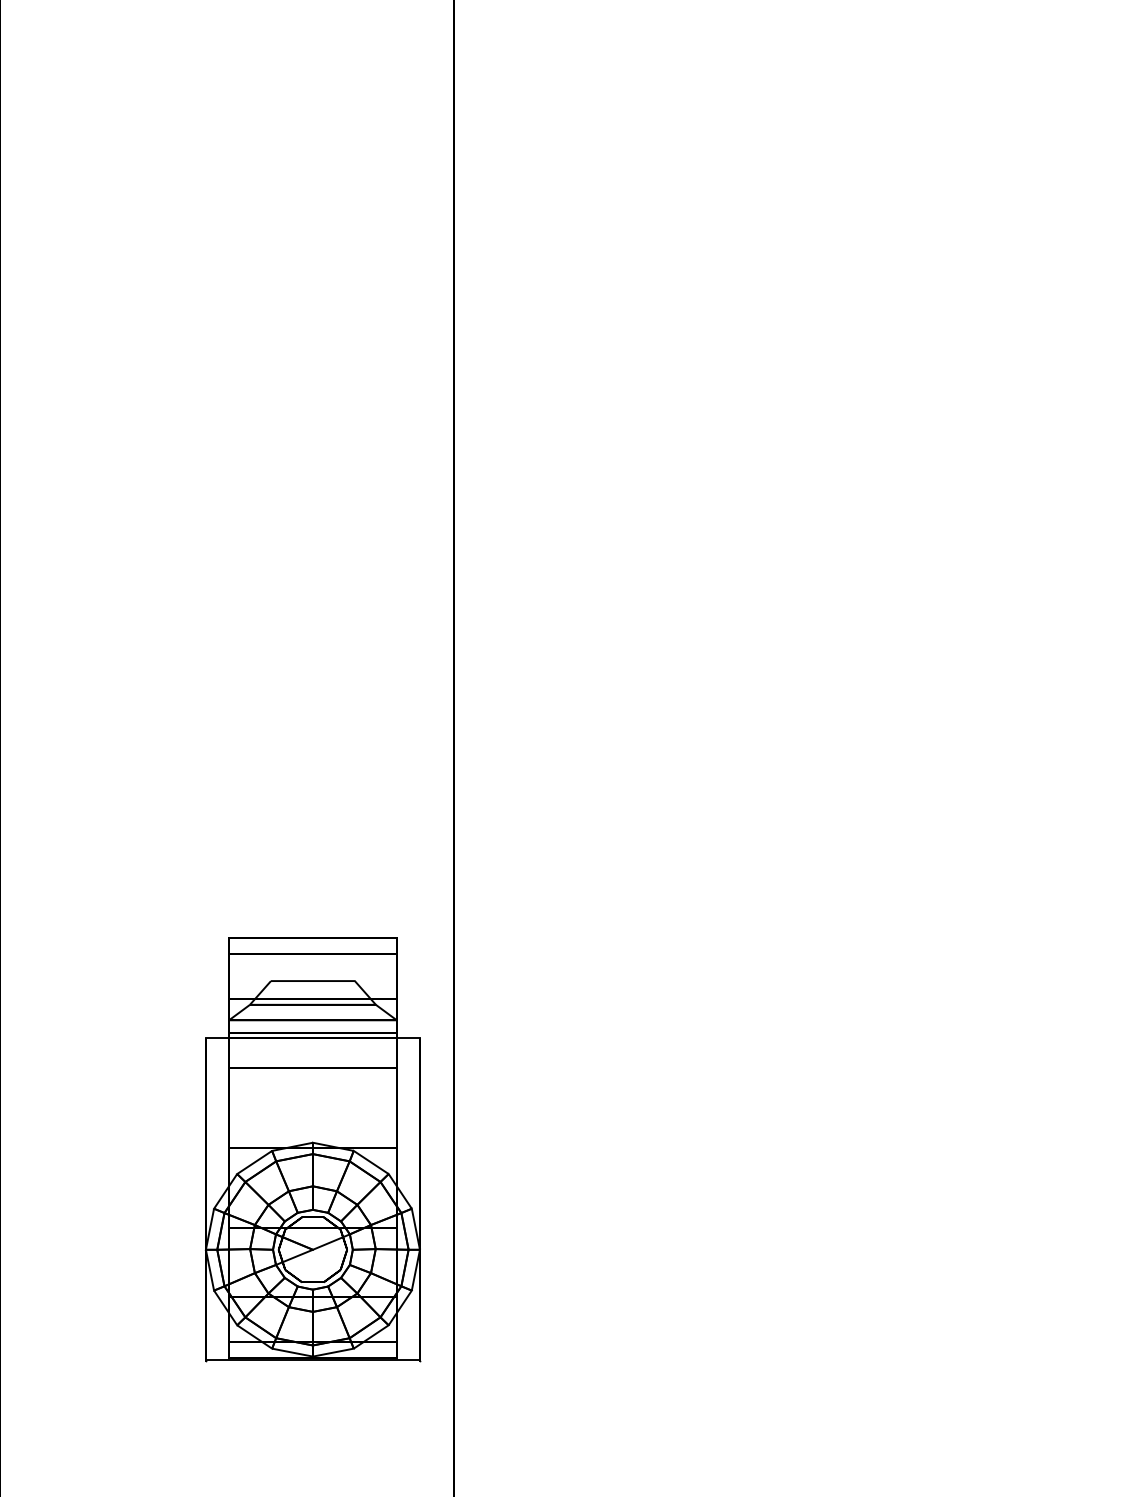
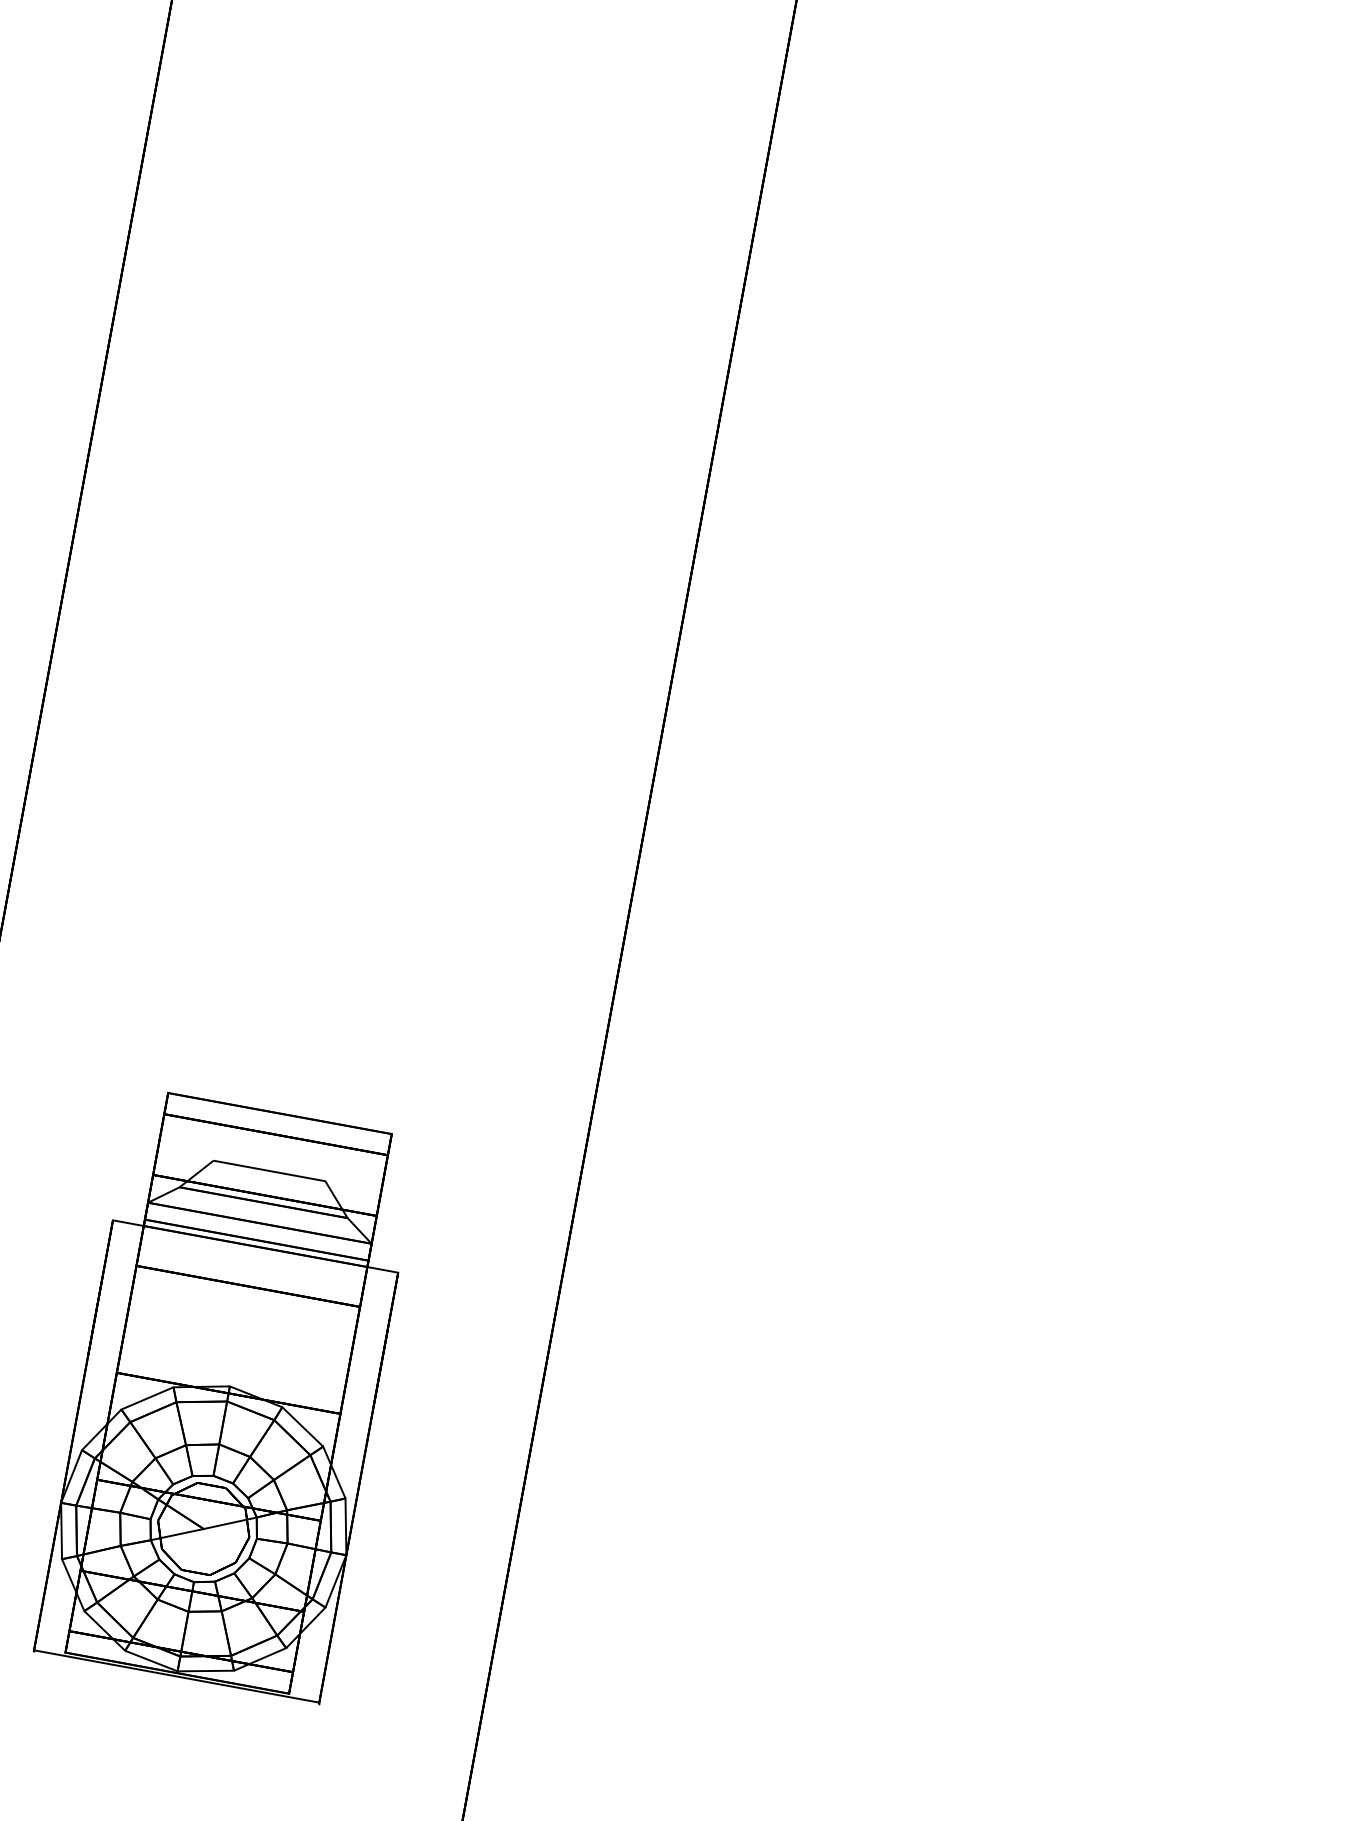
part: (312, 1149) -> (227, 1395), moved

